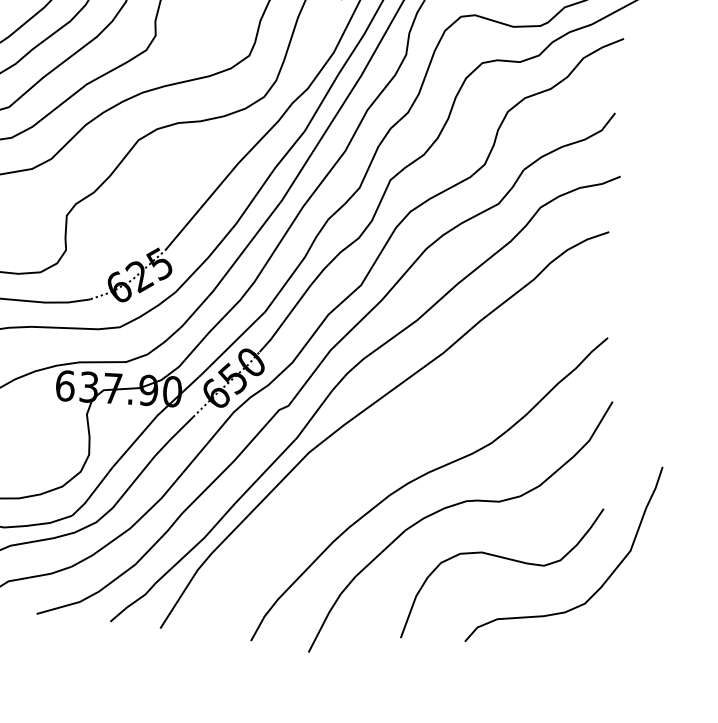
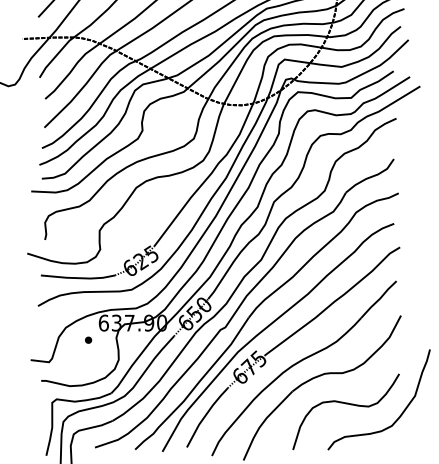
part: (35, 414) -> (88, 339), added
part: (403, 434) -> (288, 339), added

